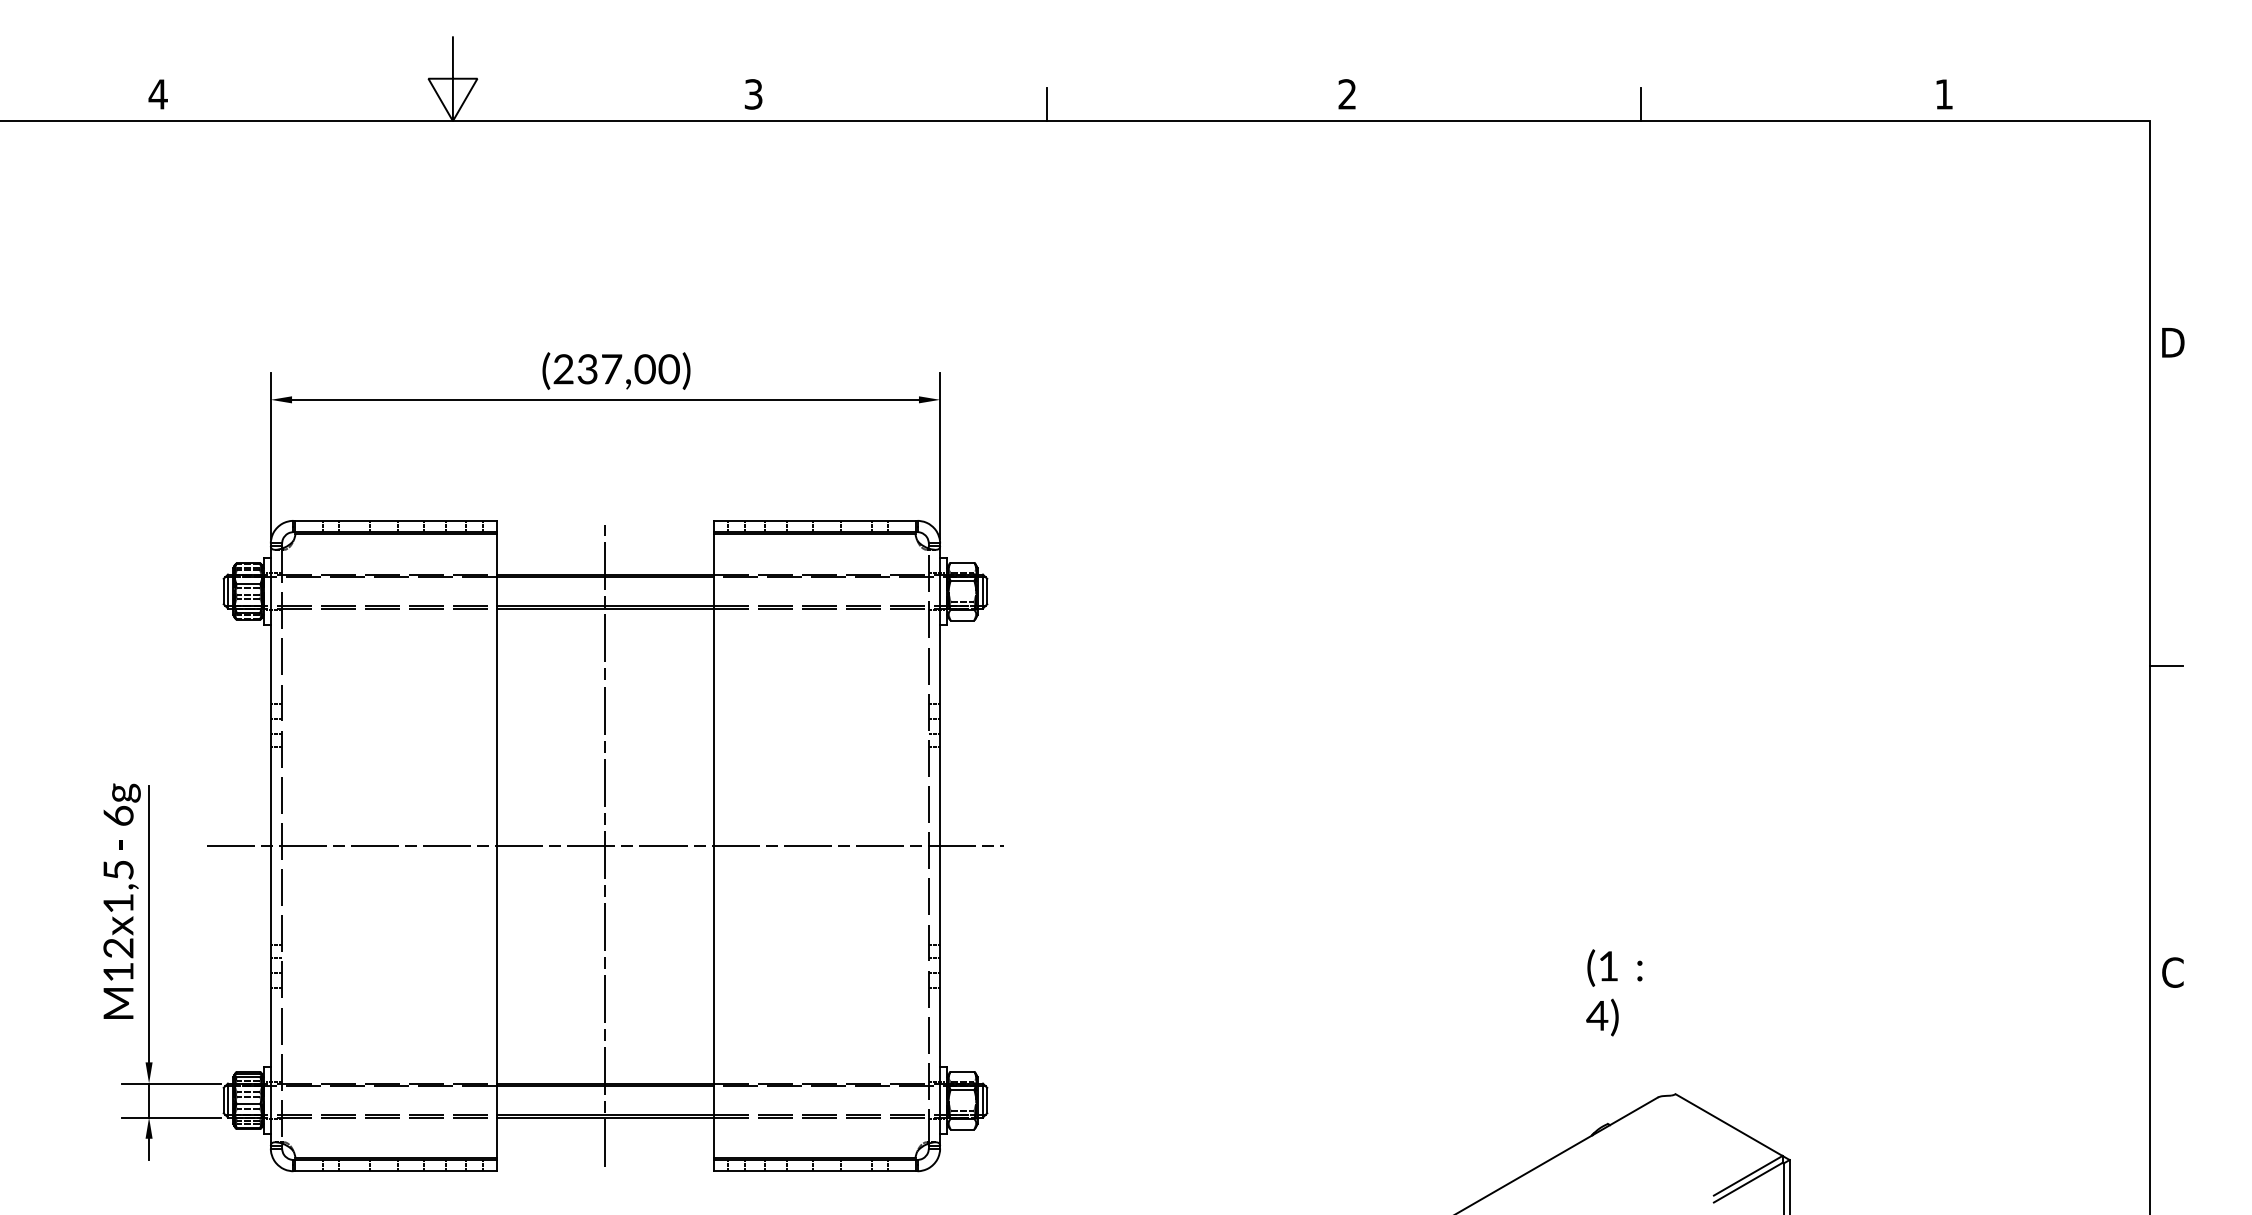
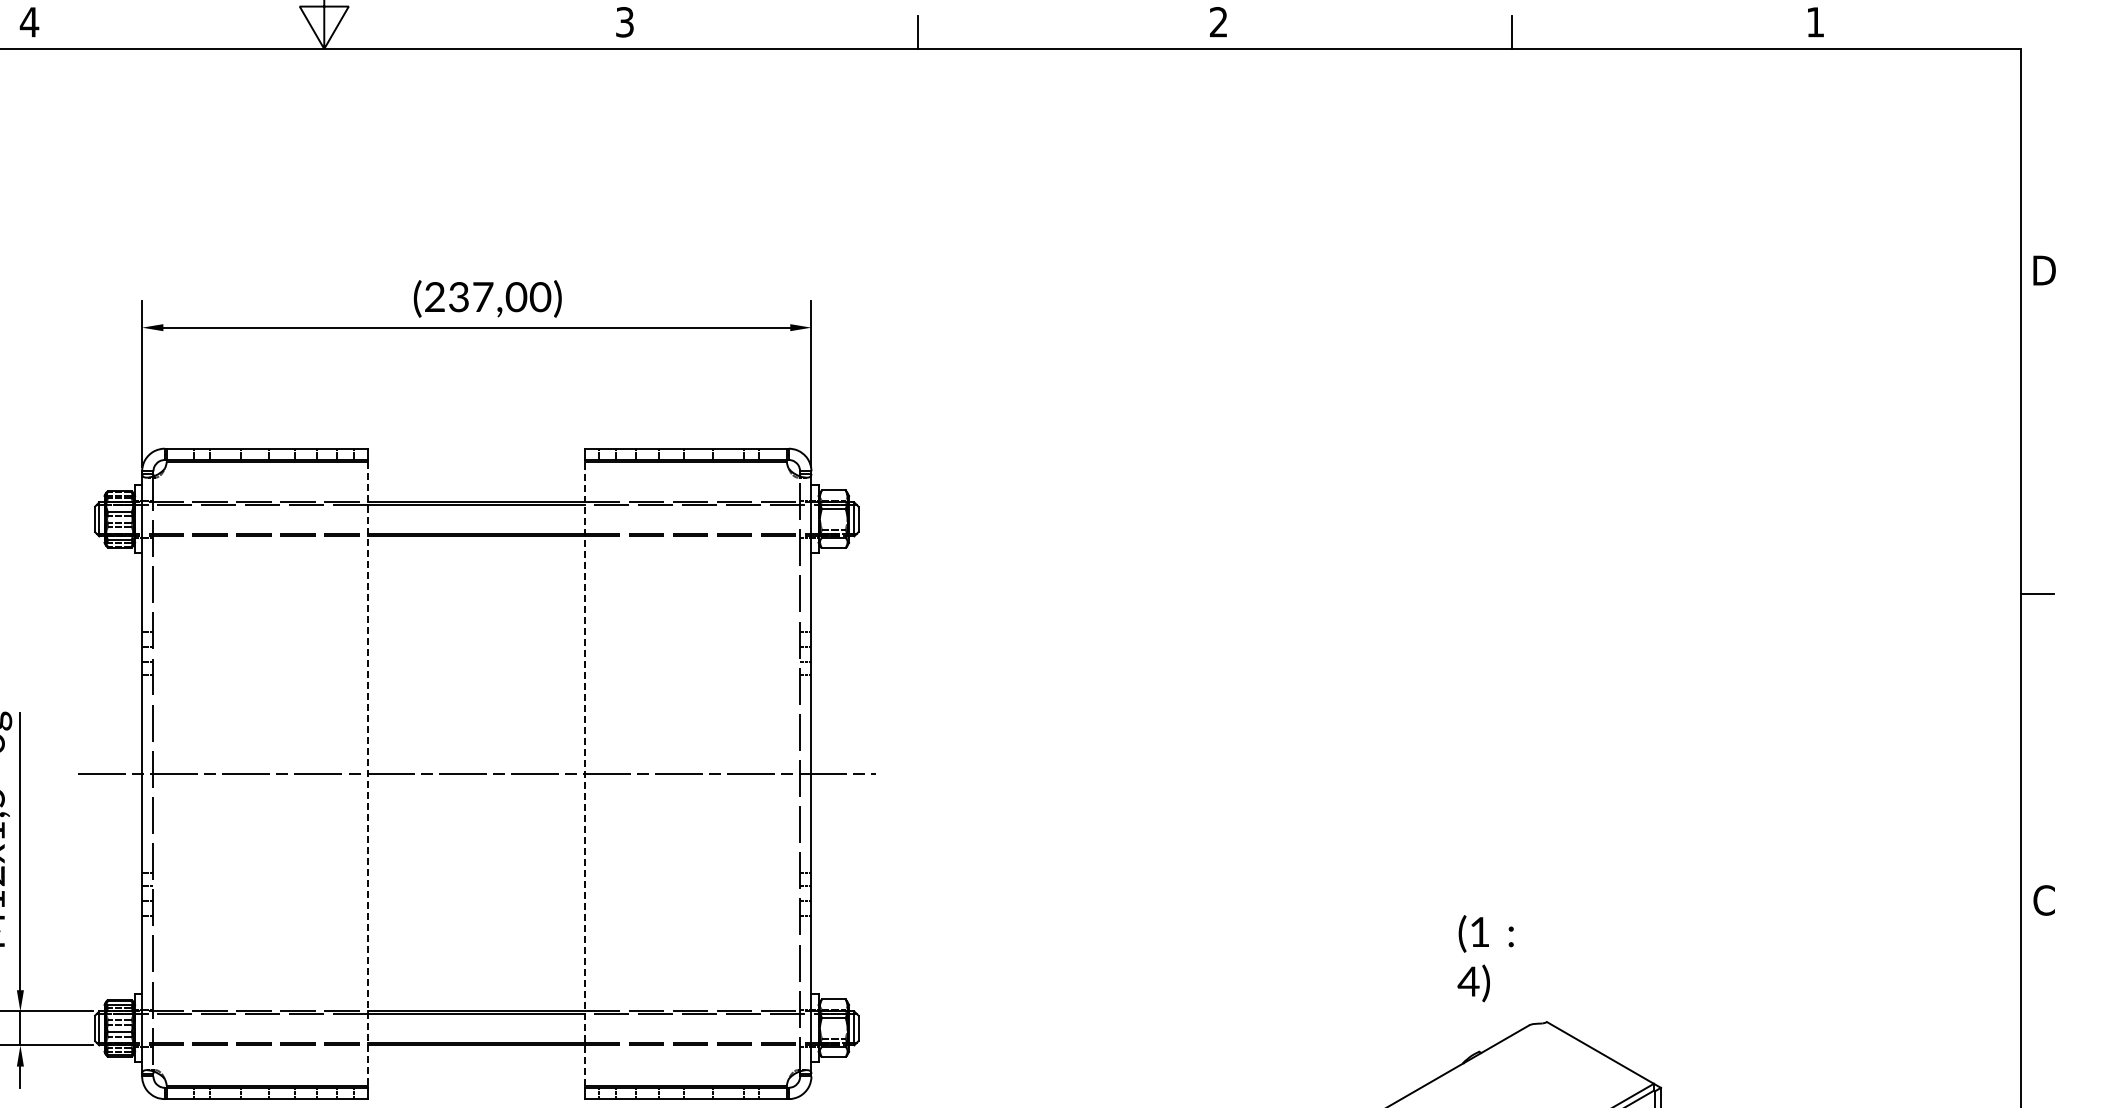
line: (605, 845) -> (476, 773), removed
line: (497, 846) -> (368, 774), solid -> dashed
line: (713, 846) -> (584, 774), solid -> dashed
text: (1614, 992) -> (1485, 958), moved

